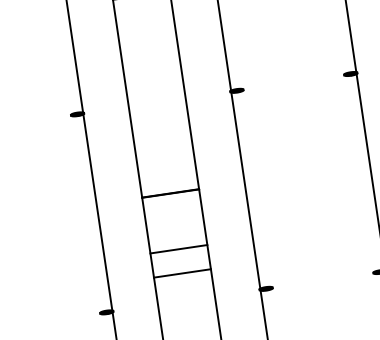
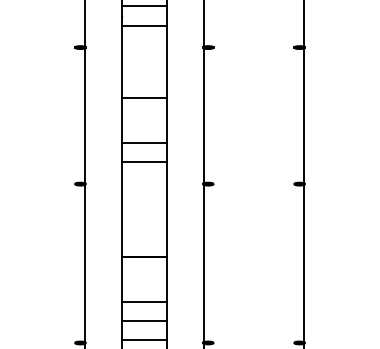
line: (149, 50) -> (144, 142), added
line: (153, 75) -> (144, 162), added
line: (186, 296) -> (144, 339), added

